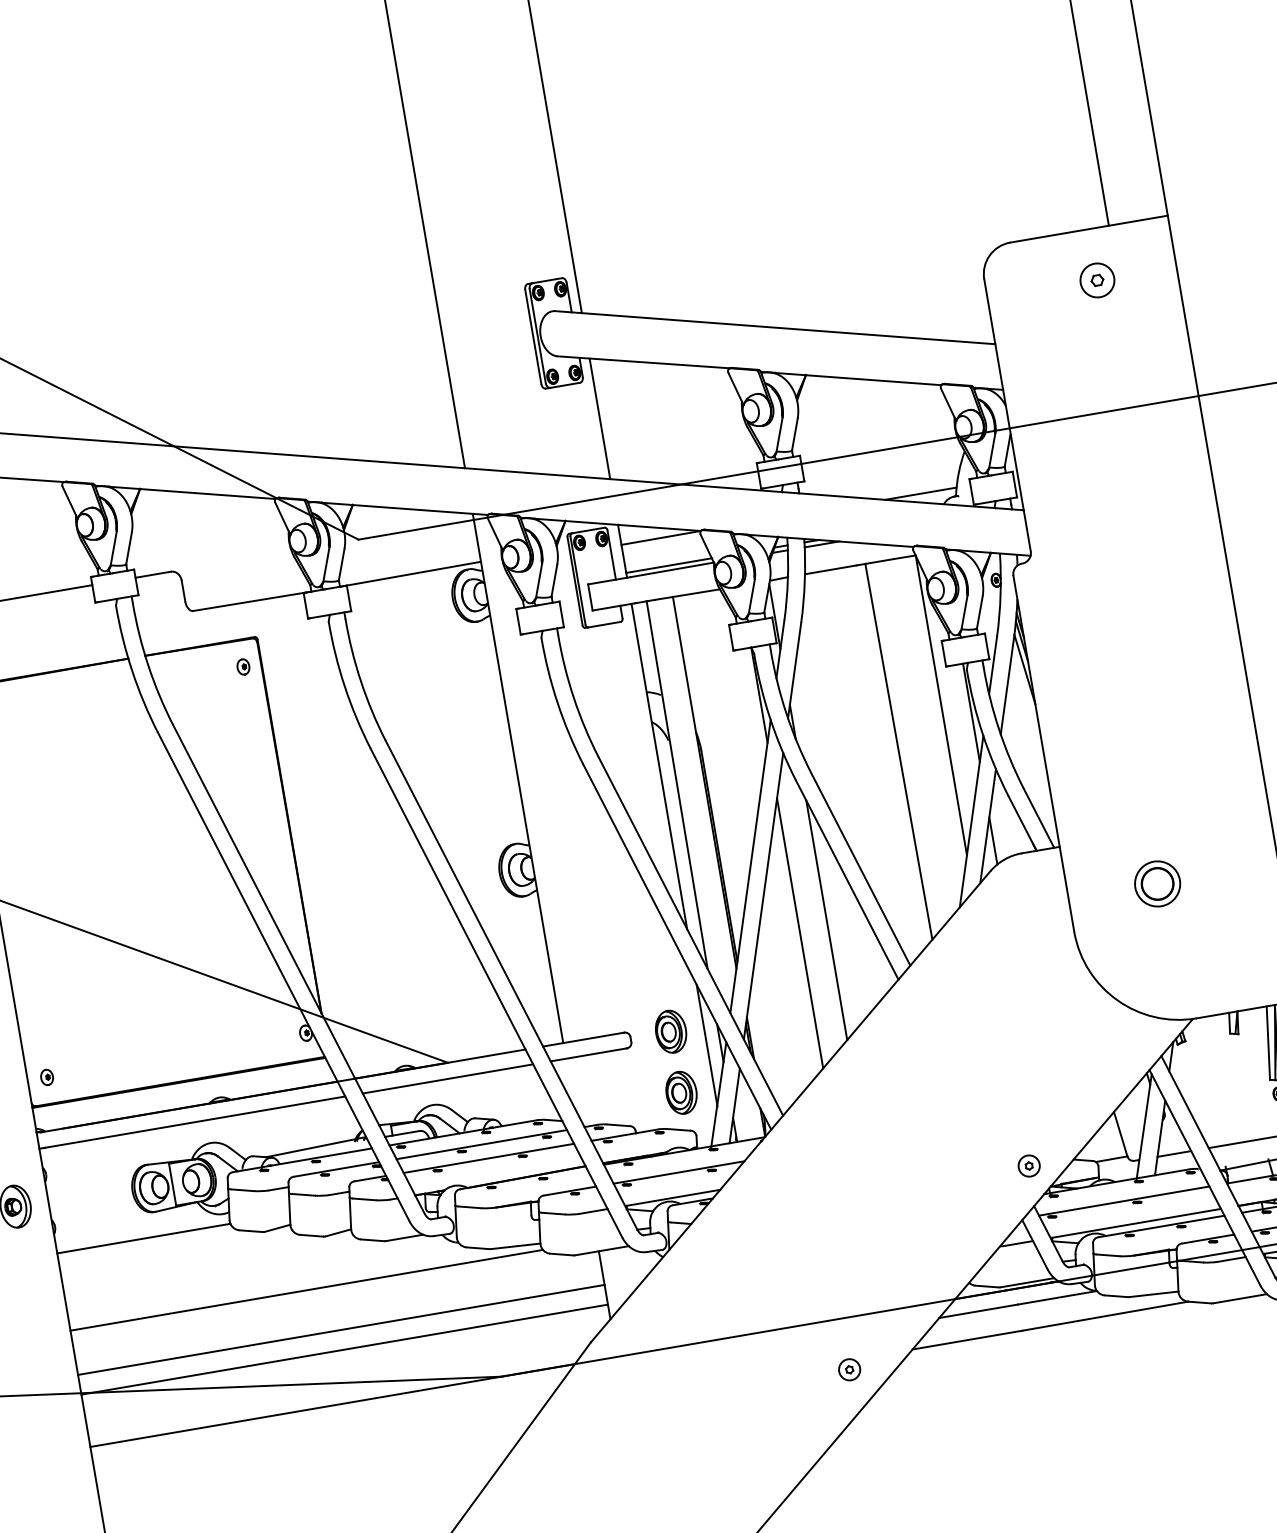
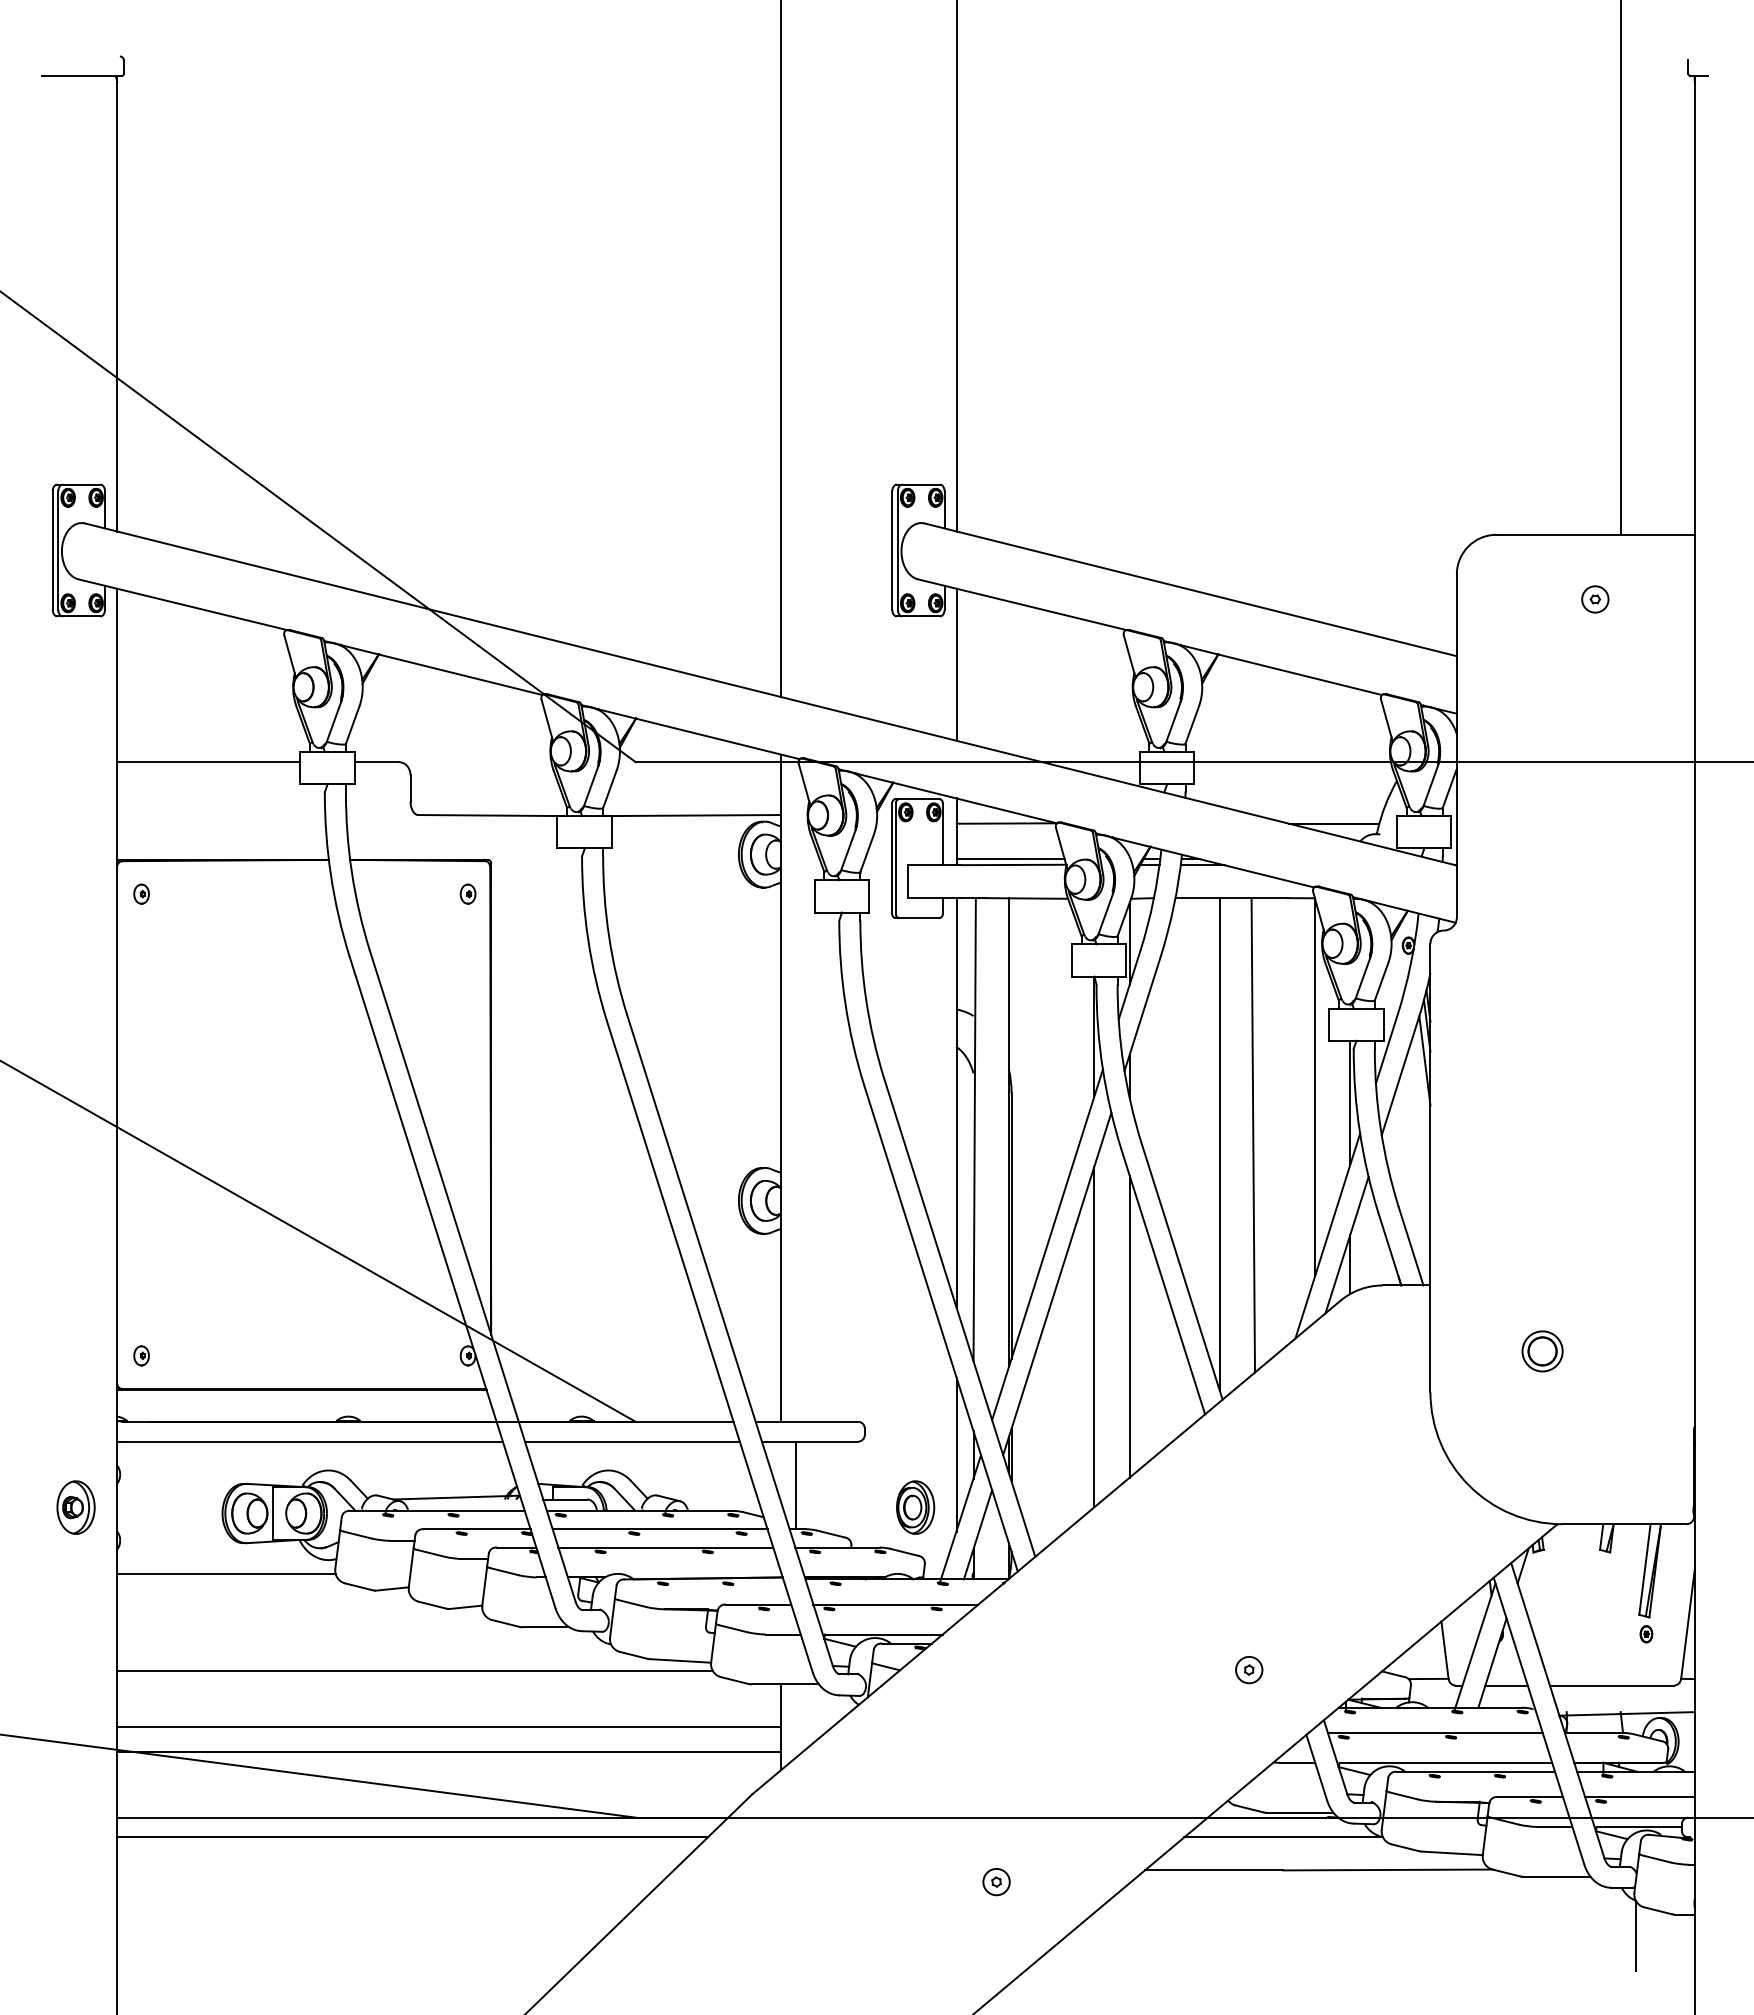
part: (1097, 280) -> (1595, 599), size x0.62
line: (873, 763) -> (1219, 1144), added
part: (1157, 884) -> (1542, 1351), size x0.71
part: (670, 1031) -> (915, 1430), removed
line: (584, 1091) -> (796, 1485), added
part: (1029, 1166) -> (1249, 1670), moved
part: (849, 1370) -> (996, 1882), moved
line: (327, 1422) -> (412, 1837), added

